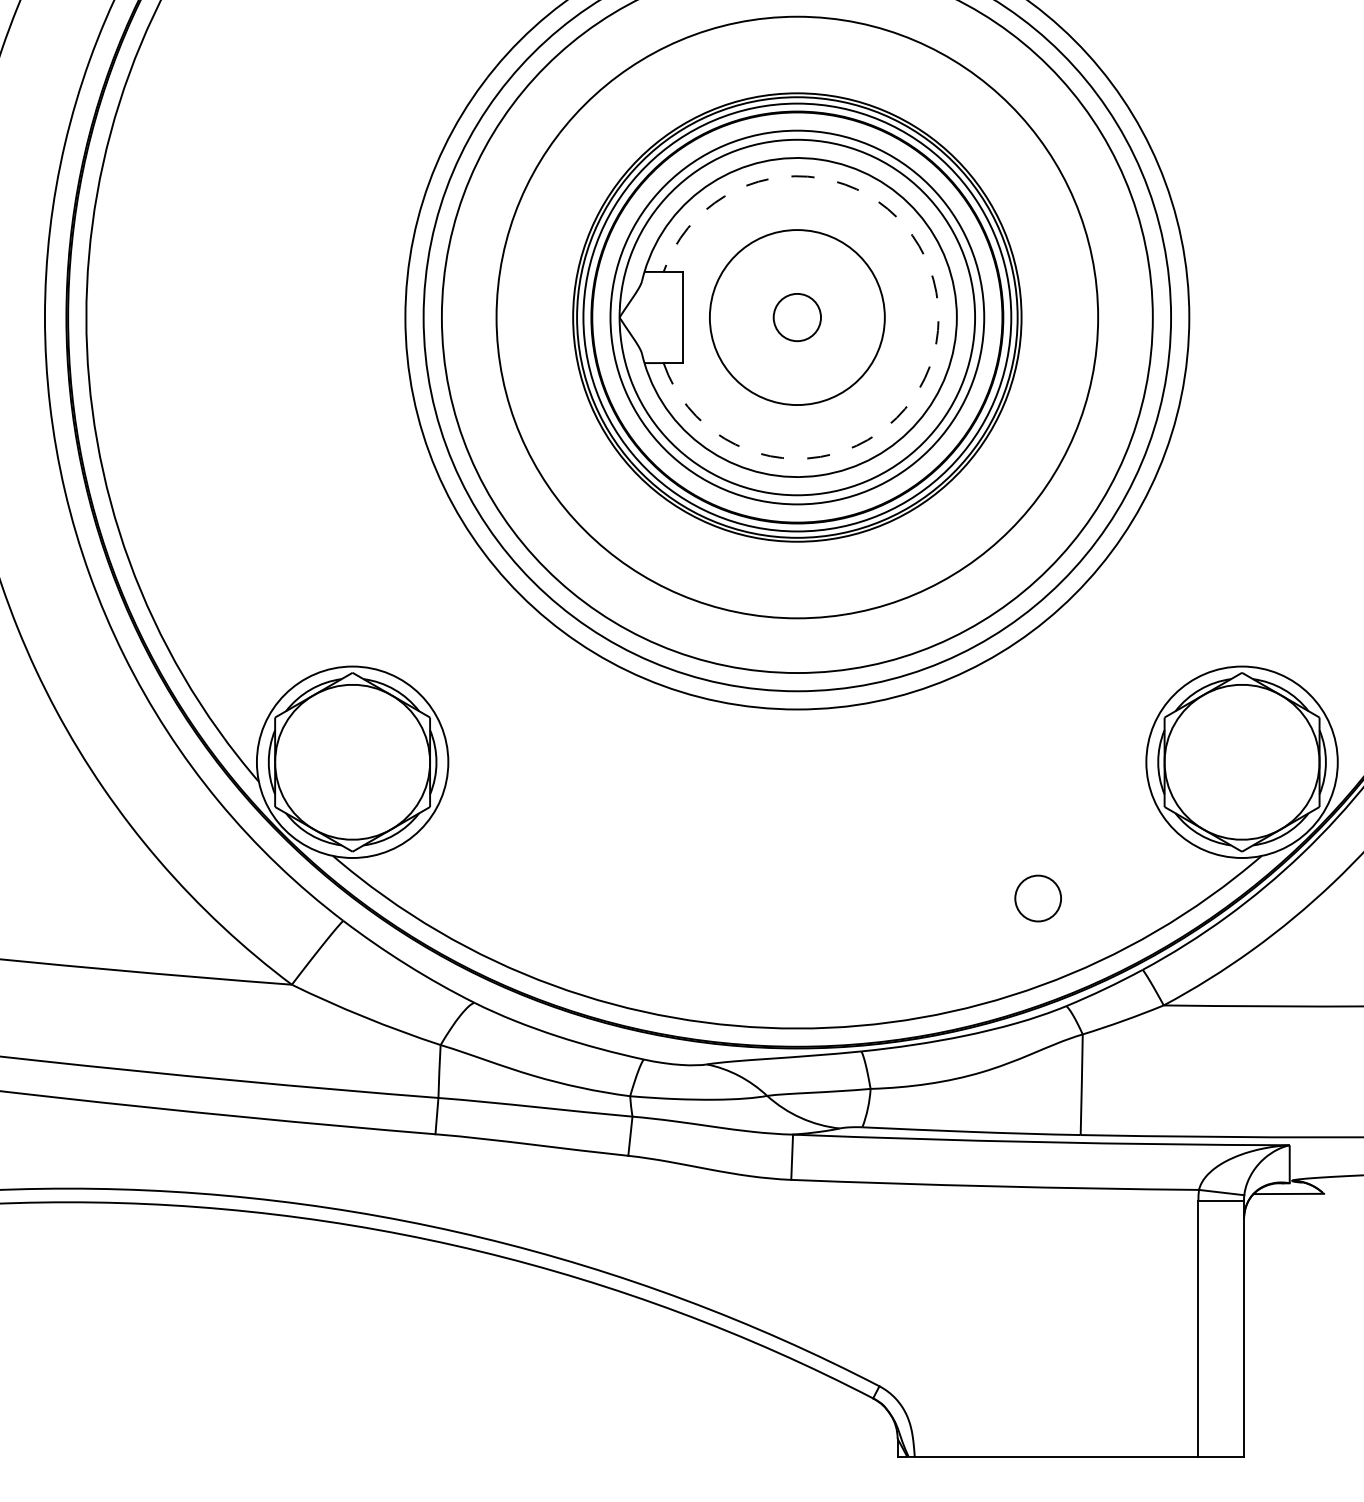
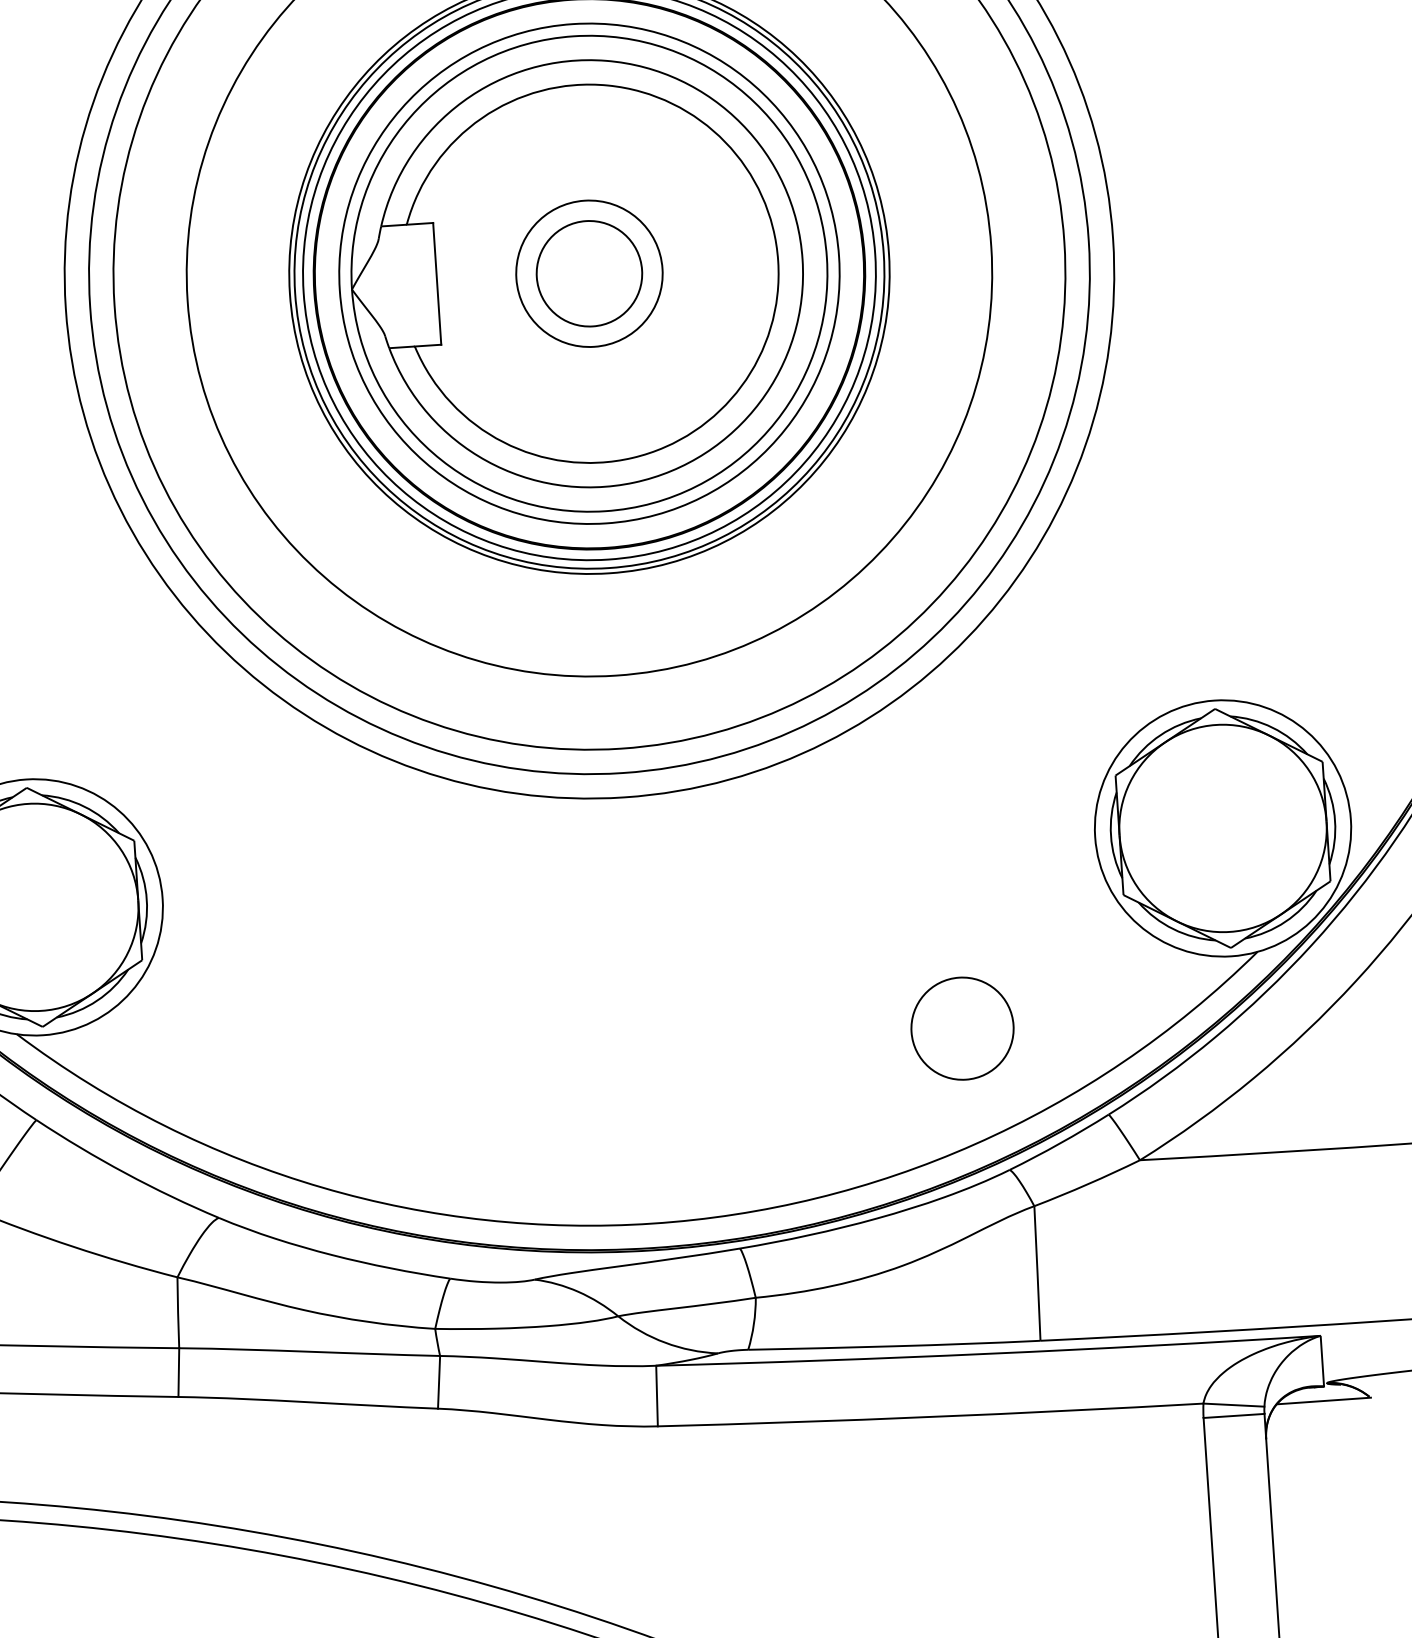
circle: (796, 317) -> (588, 273), size x1.67
circle: (797, 317) -> (589, 273), size x0.62
arc: (938, 317) -> (778, 261), dashed -> solid
circle: (1038, 898) -> (963, 1028), size x1.67

